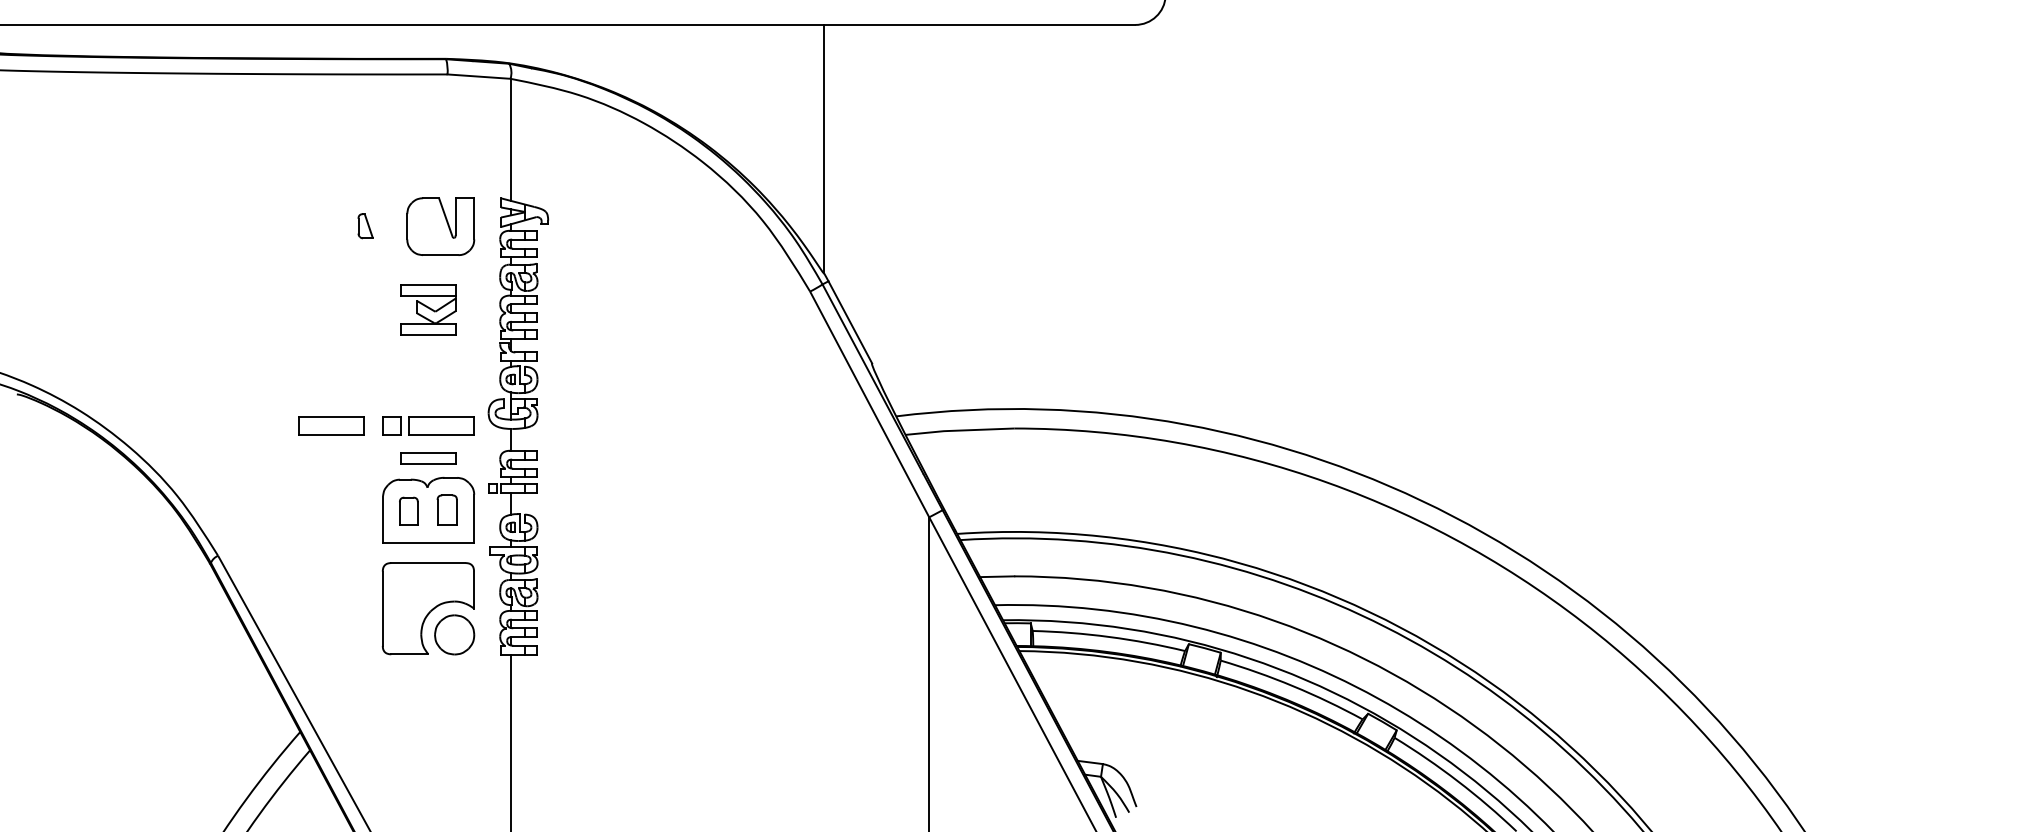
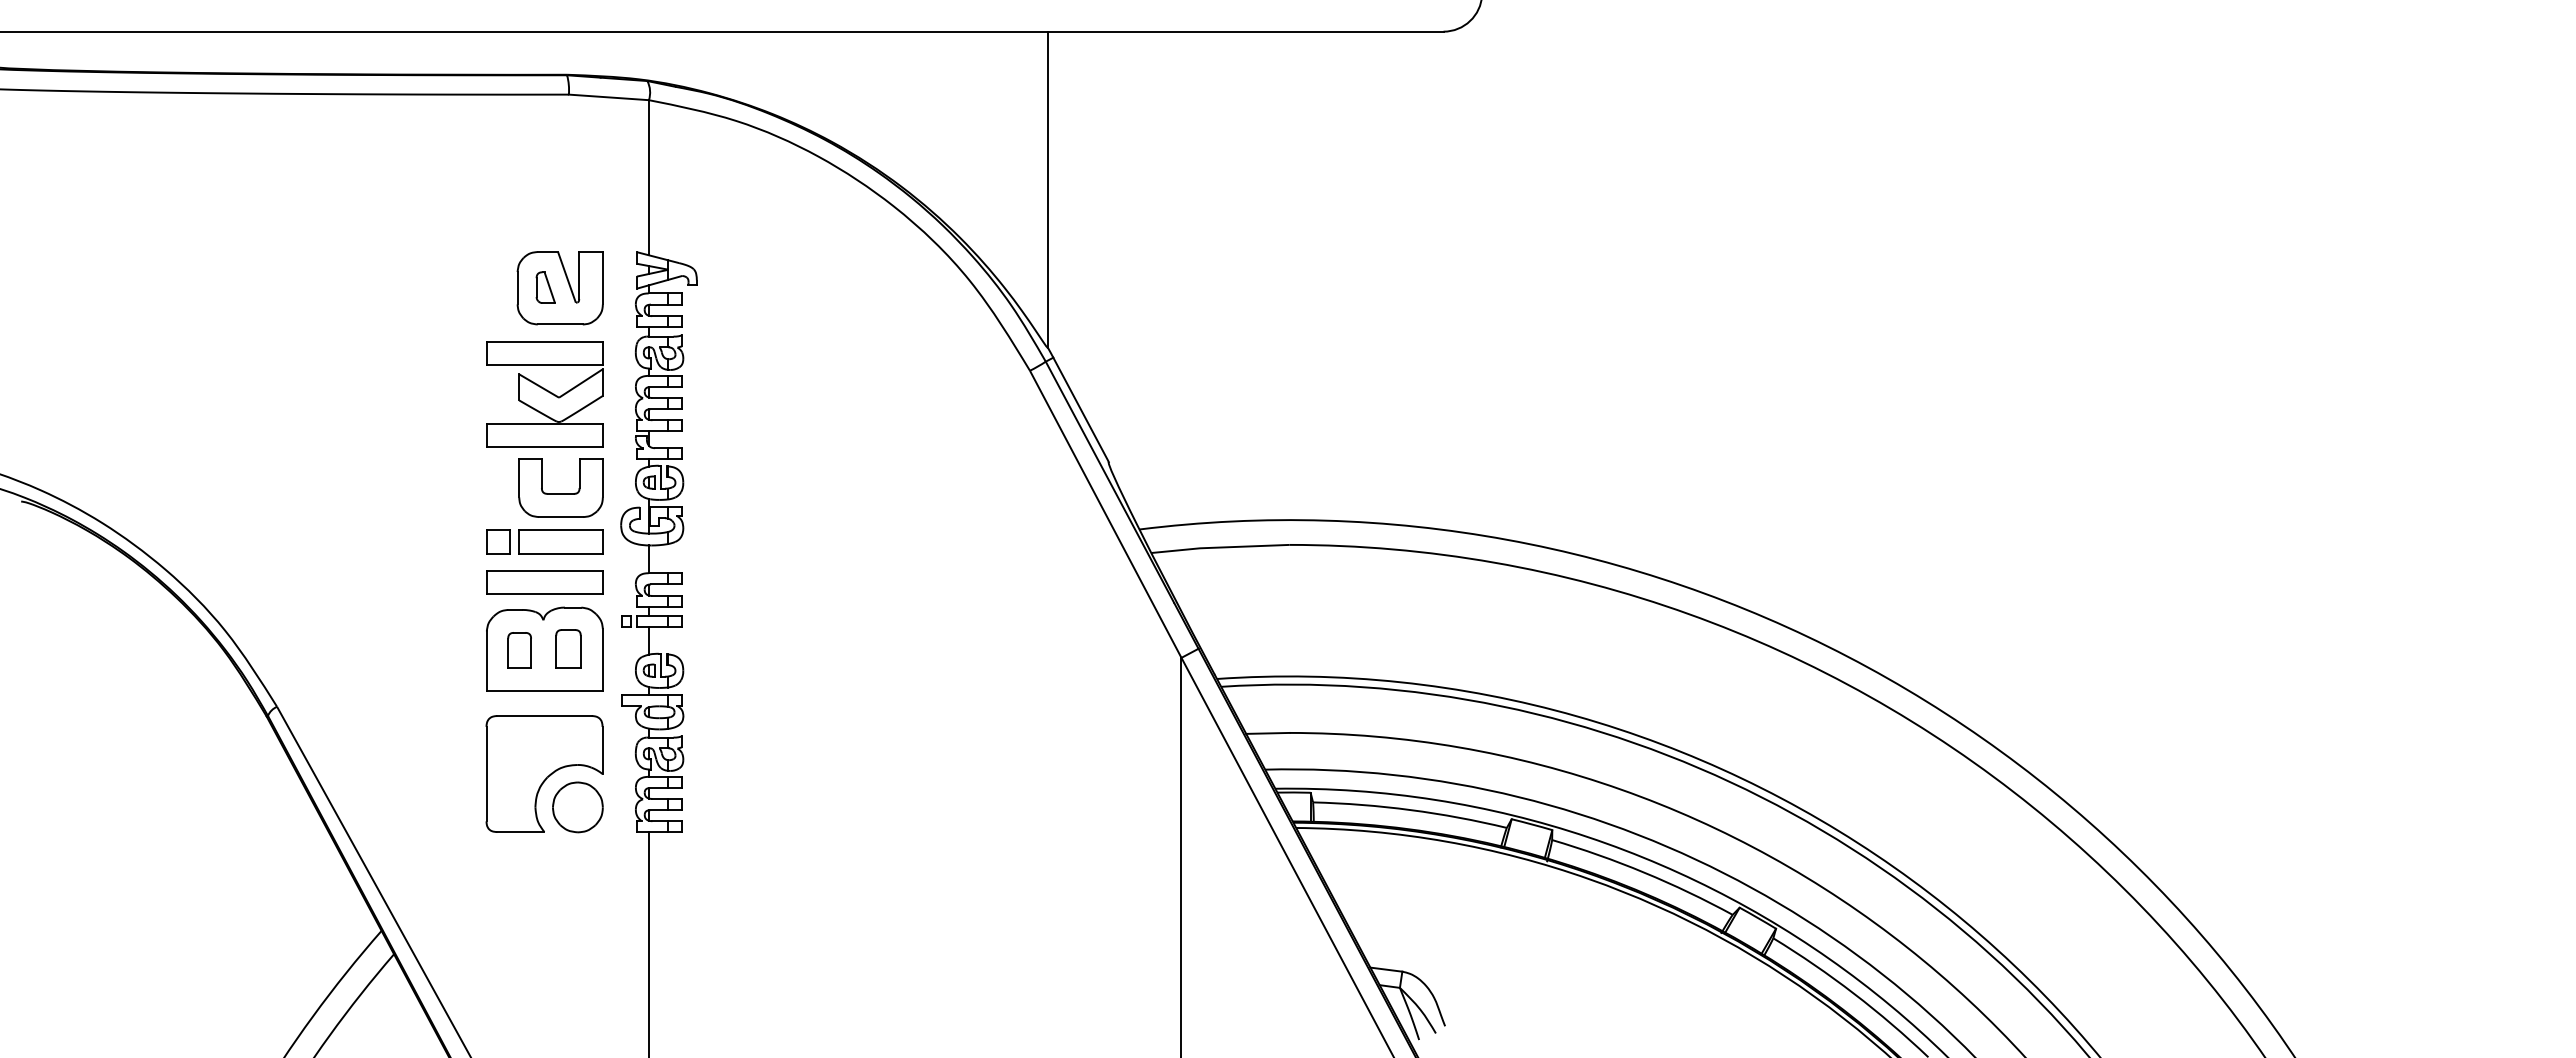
part: (365, 226) -> (545, 287), moved
part: (428, 310) -> (544, 394), size x1.67
part: (440, 383) -> (560, 487), added
part: (330, 425) -> (420, 541), removed
part: (428, 458) -> (544, 582), size x1.67

